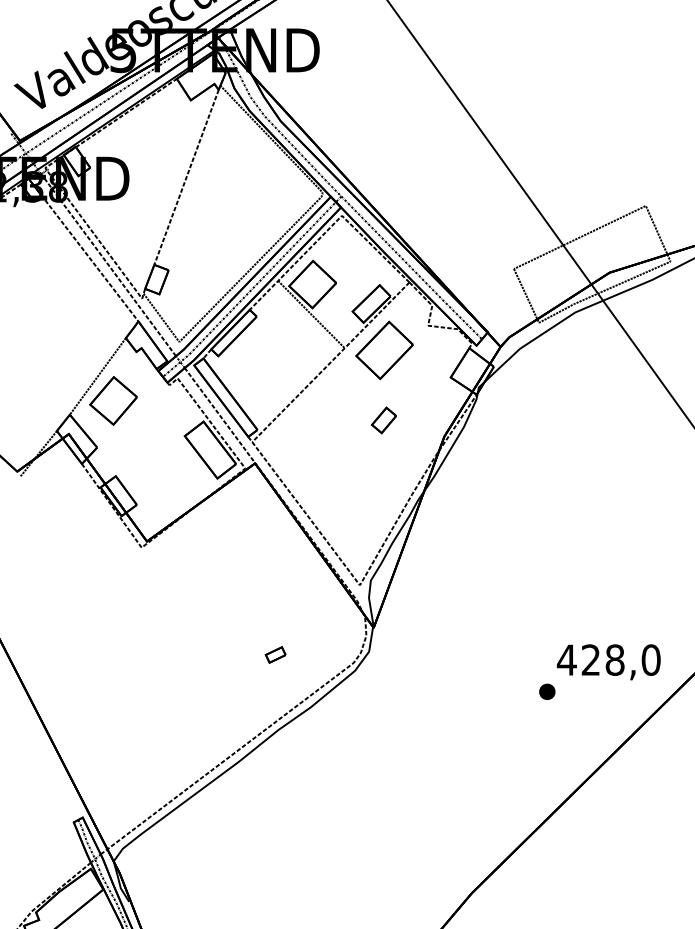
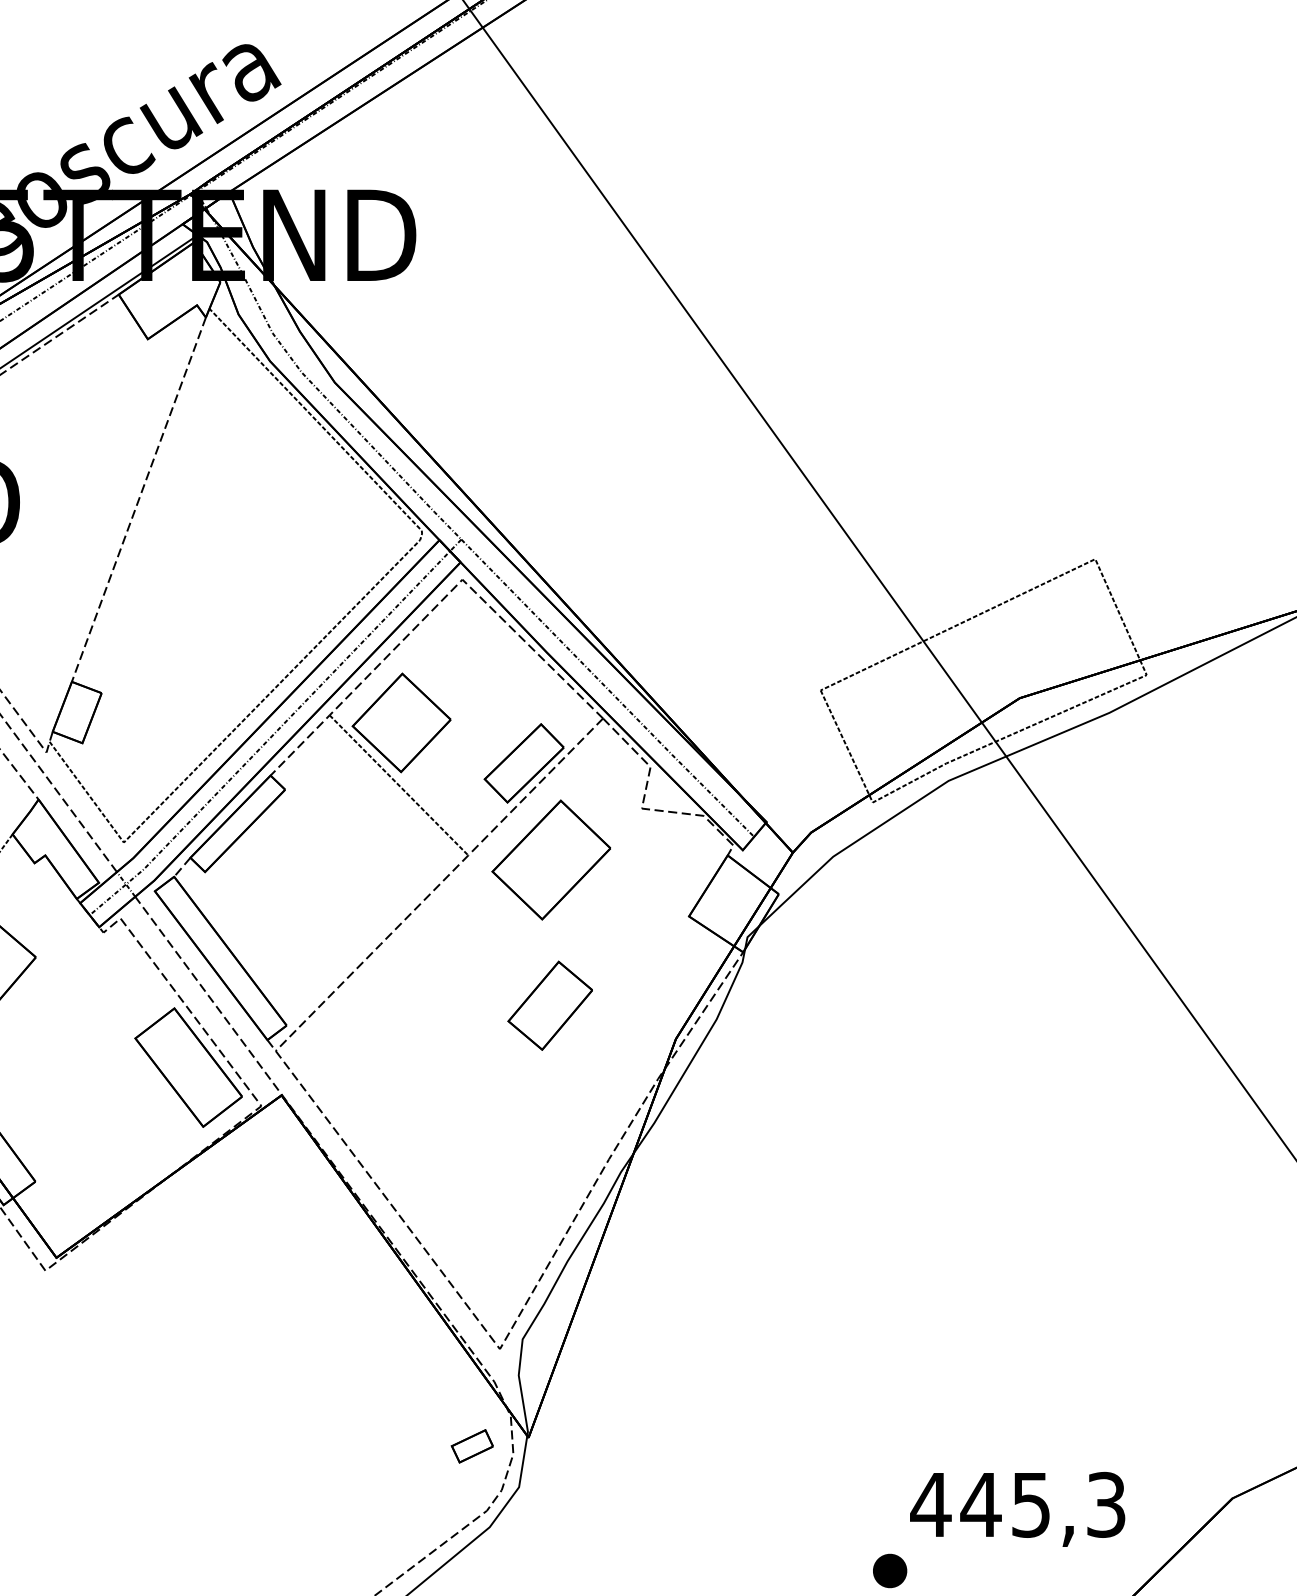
part: (383, 420) -> (548, 1005), size x1.67
part: (275, 654) -> (471, 1445), moved
text: (620, 659) -> (1042, 1503), 428,0 -> 445,3

